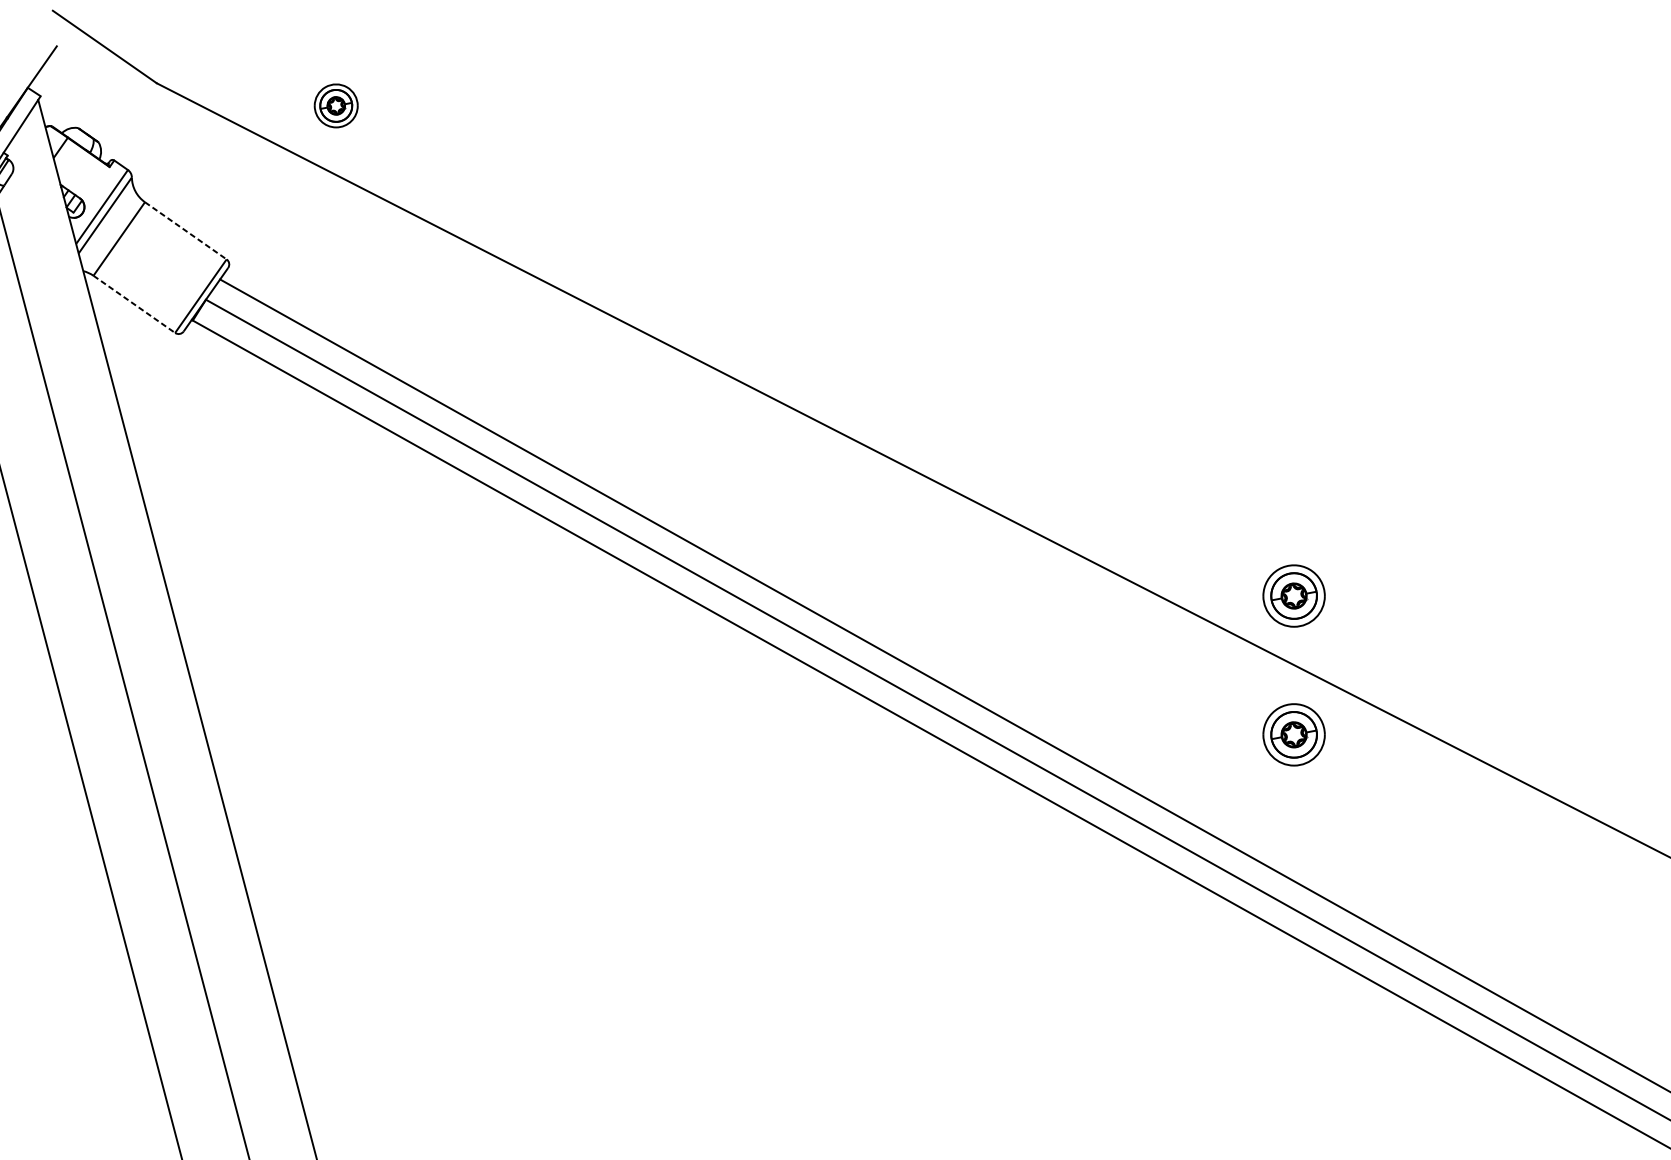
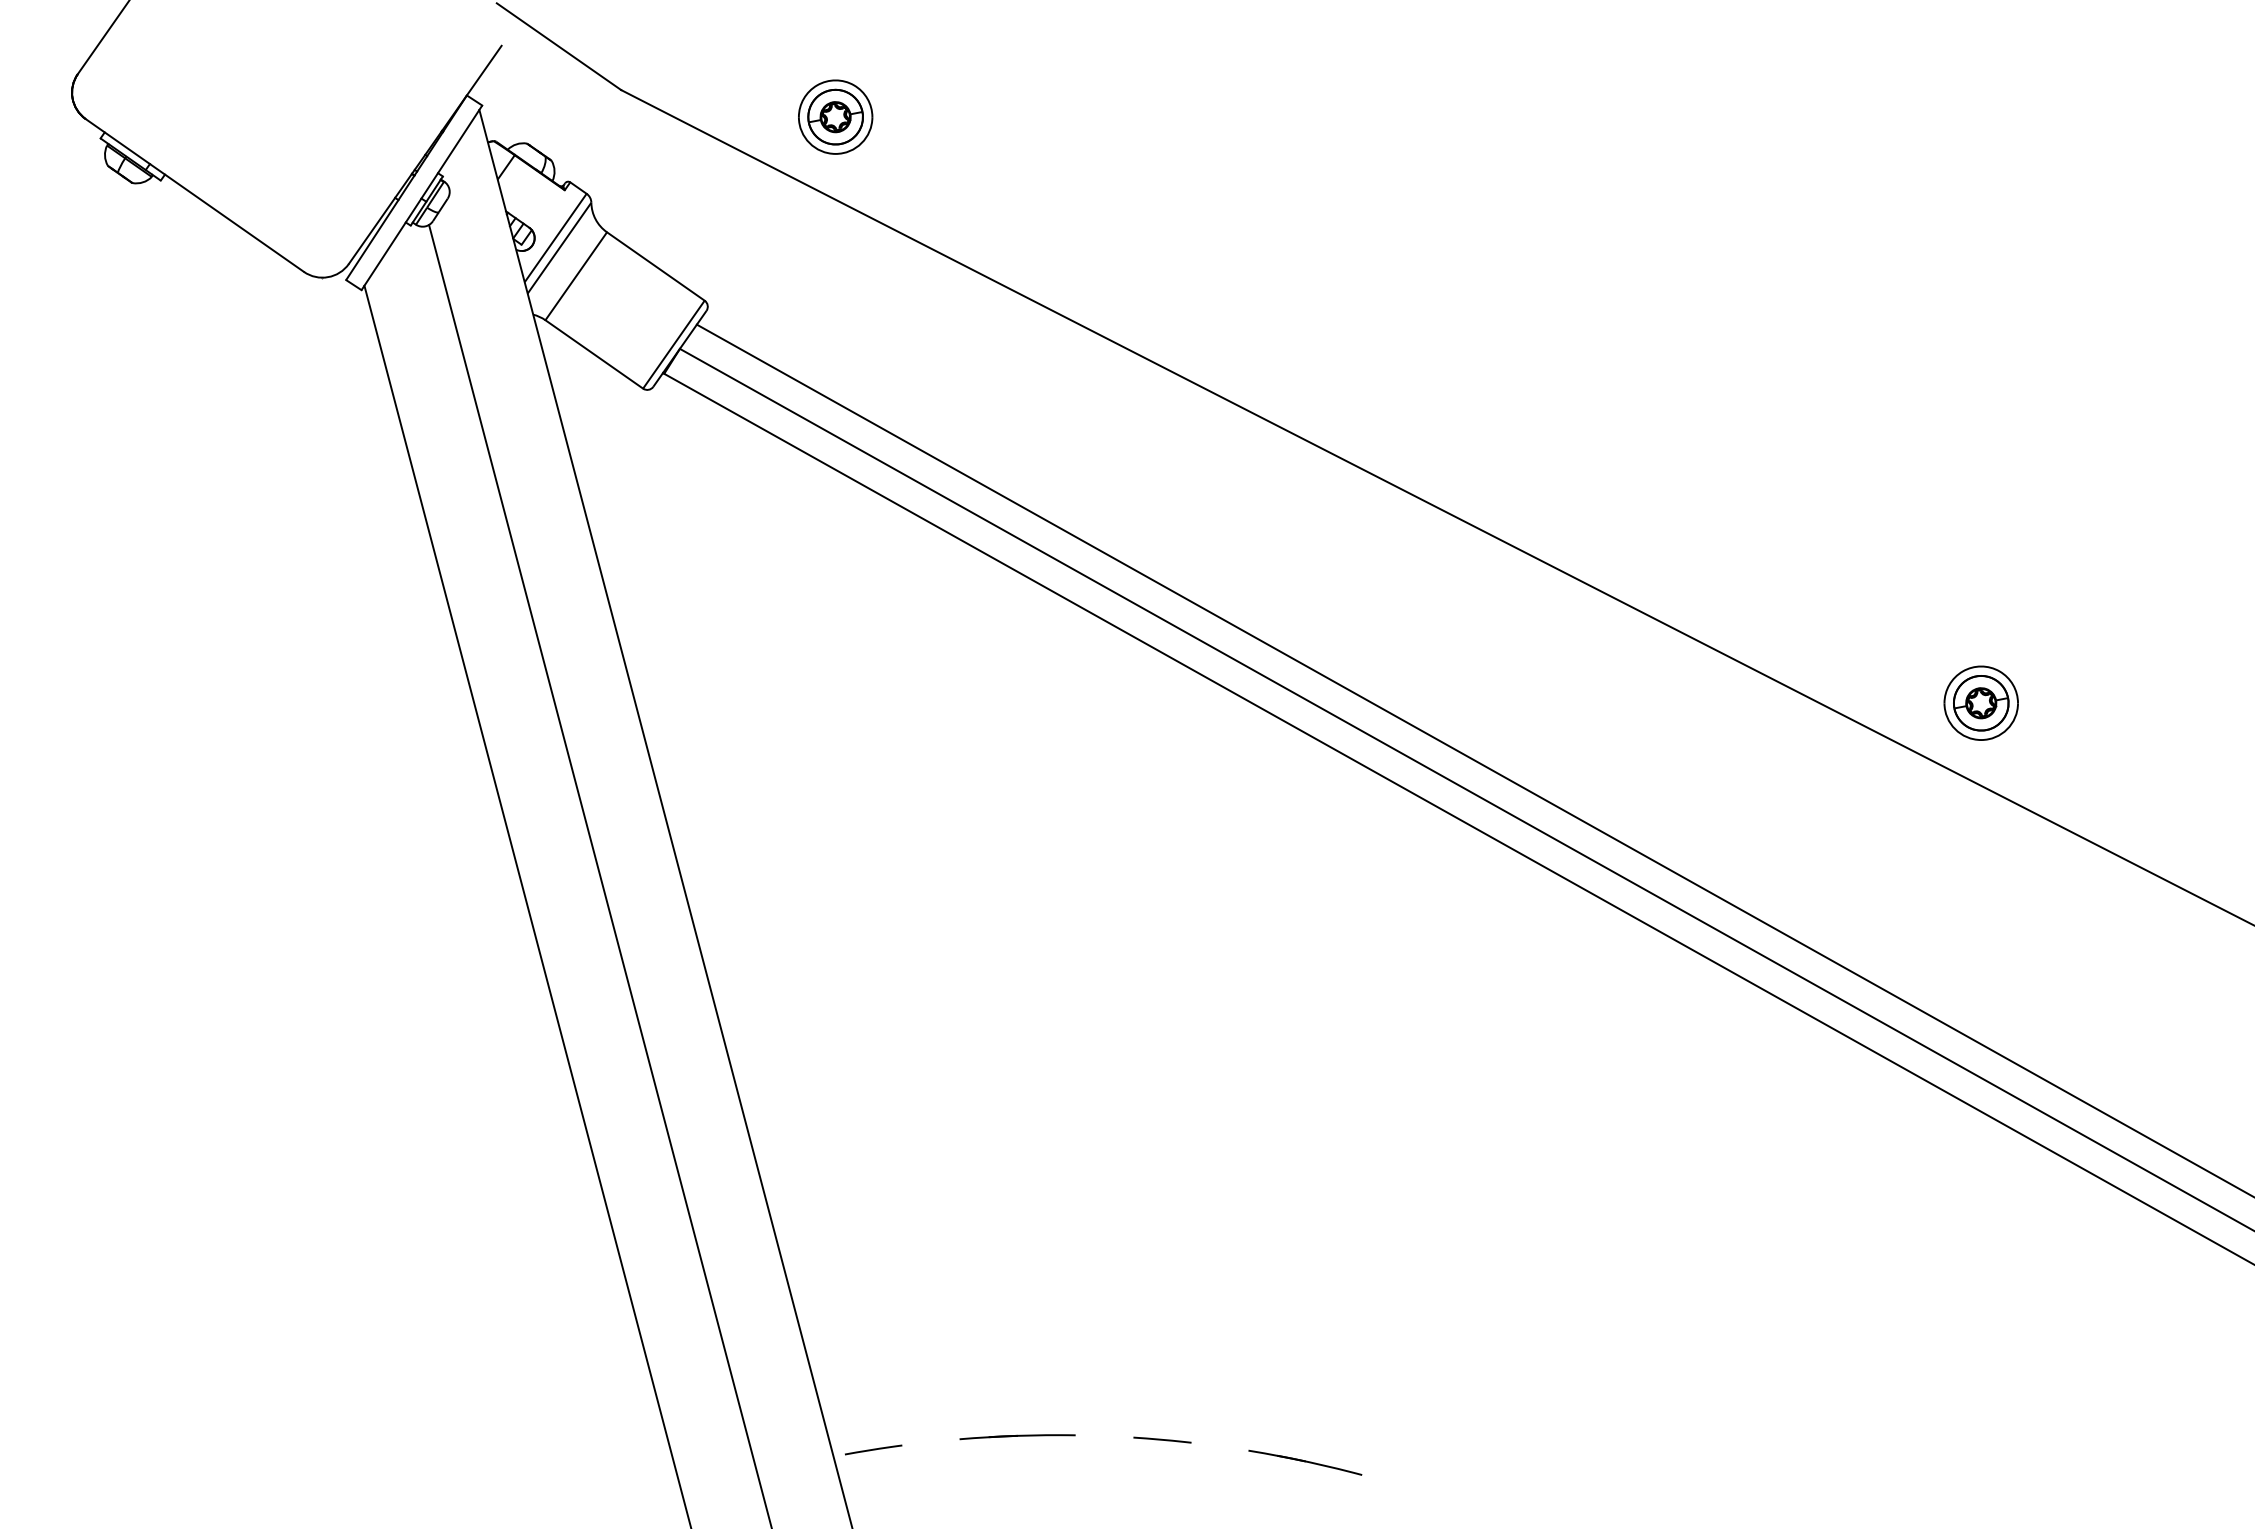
part: (336, 105) -> (835, 116), size x1.43
line: (185, 230) -> (655, 266), dashed -> solid
line: (134, 304) -> (594, 354), dashed -> solid
part: (1293, 734) -> (1980, 868), removed

